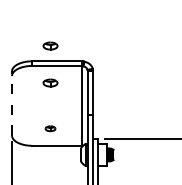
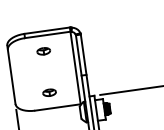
part: (50, 45) -> (38, 17), removed
line: (12, 103) -> (11, 74), dashed -> solid
part: (50, 128) -> (49, 92), size x1.43

